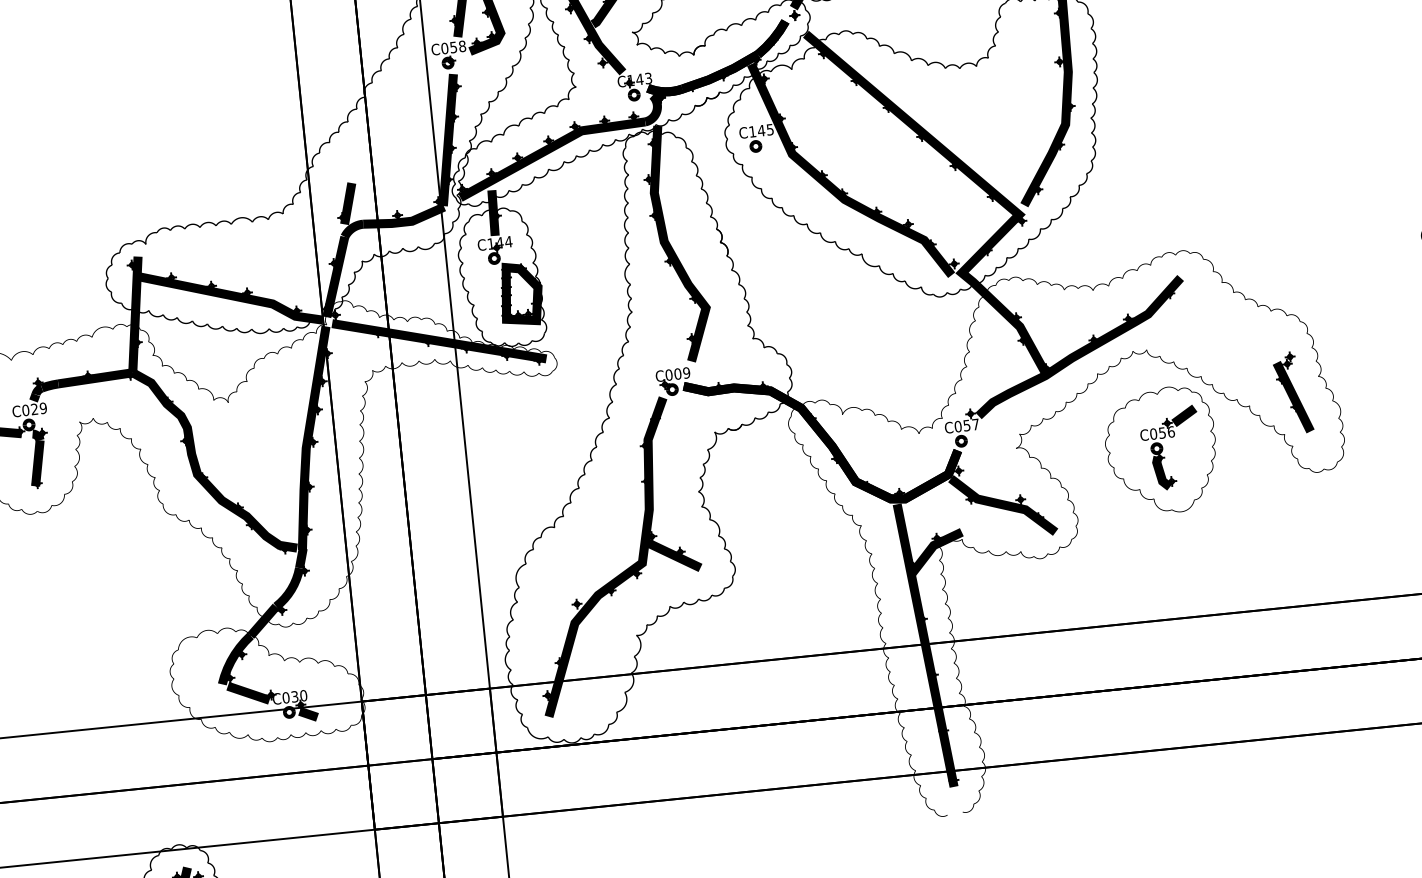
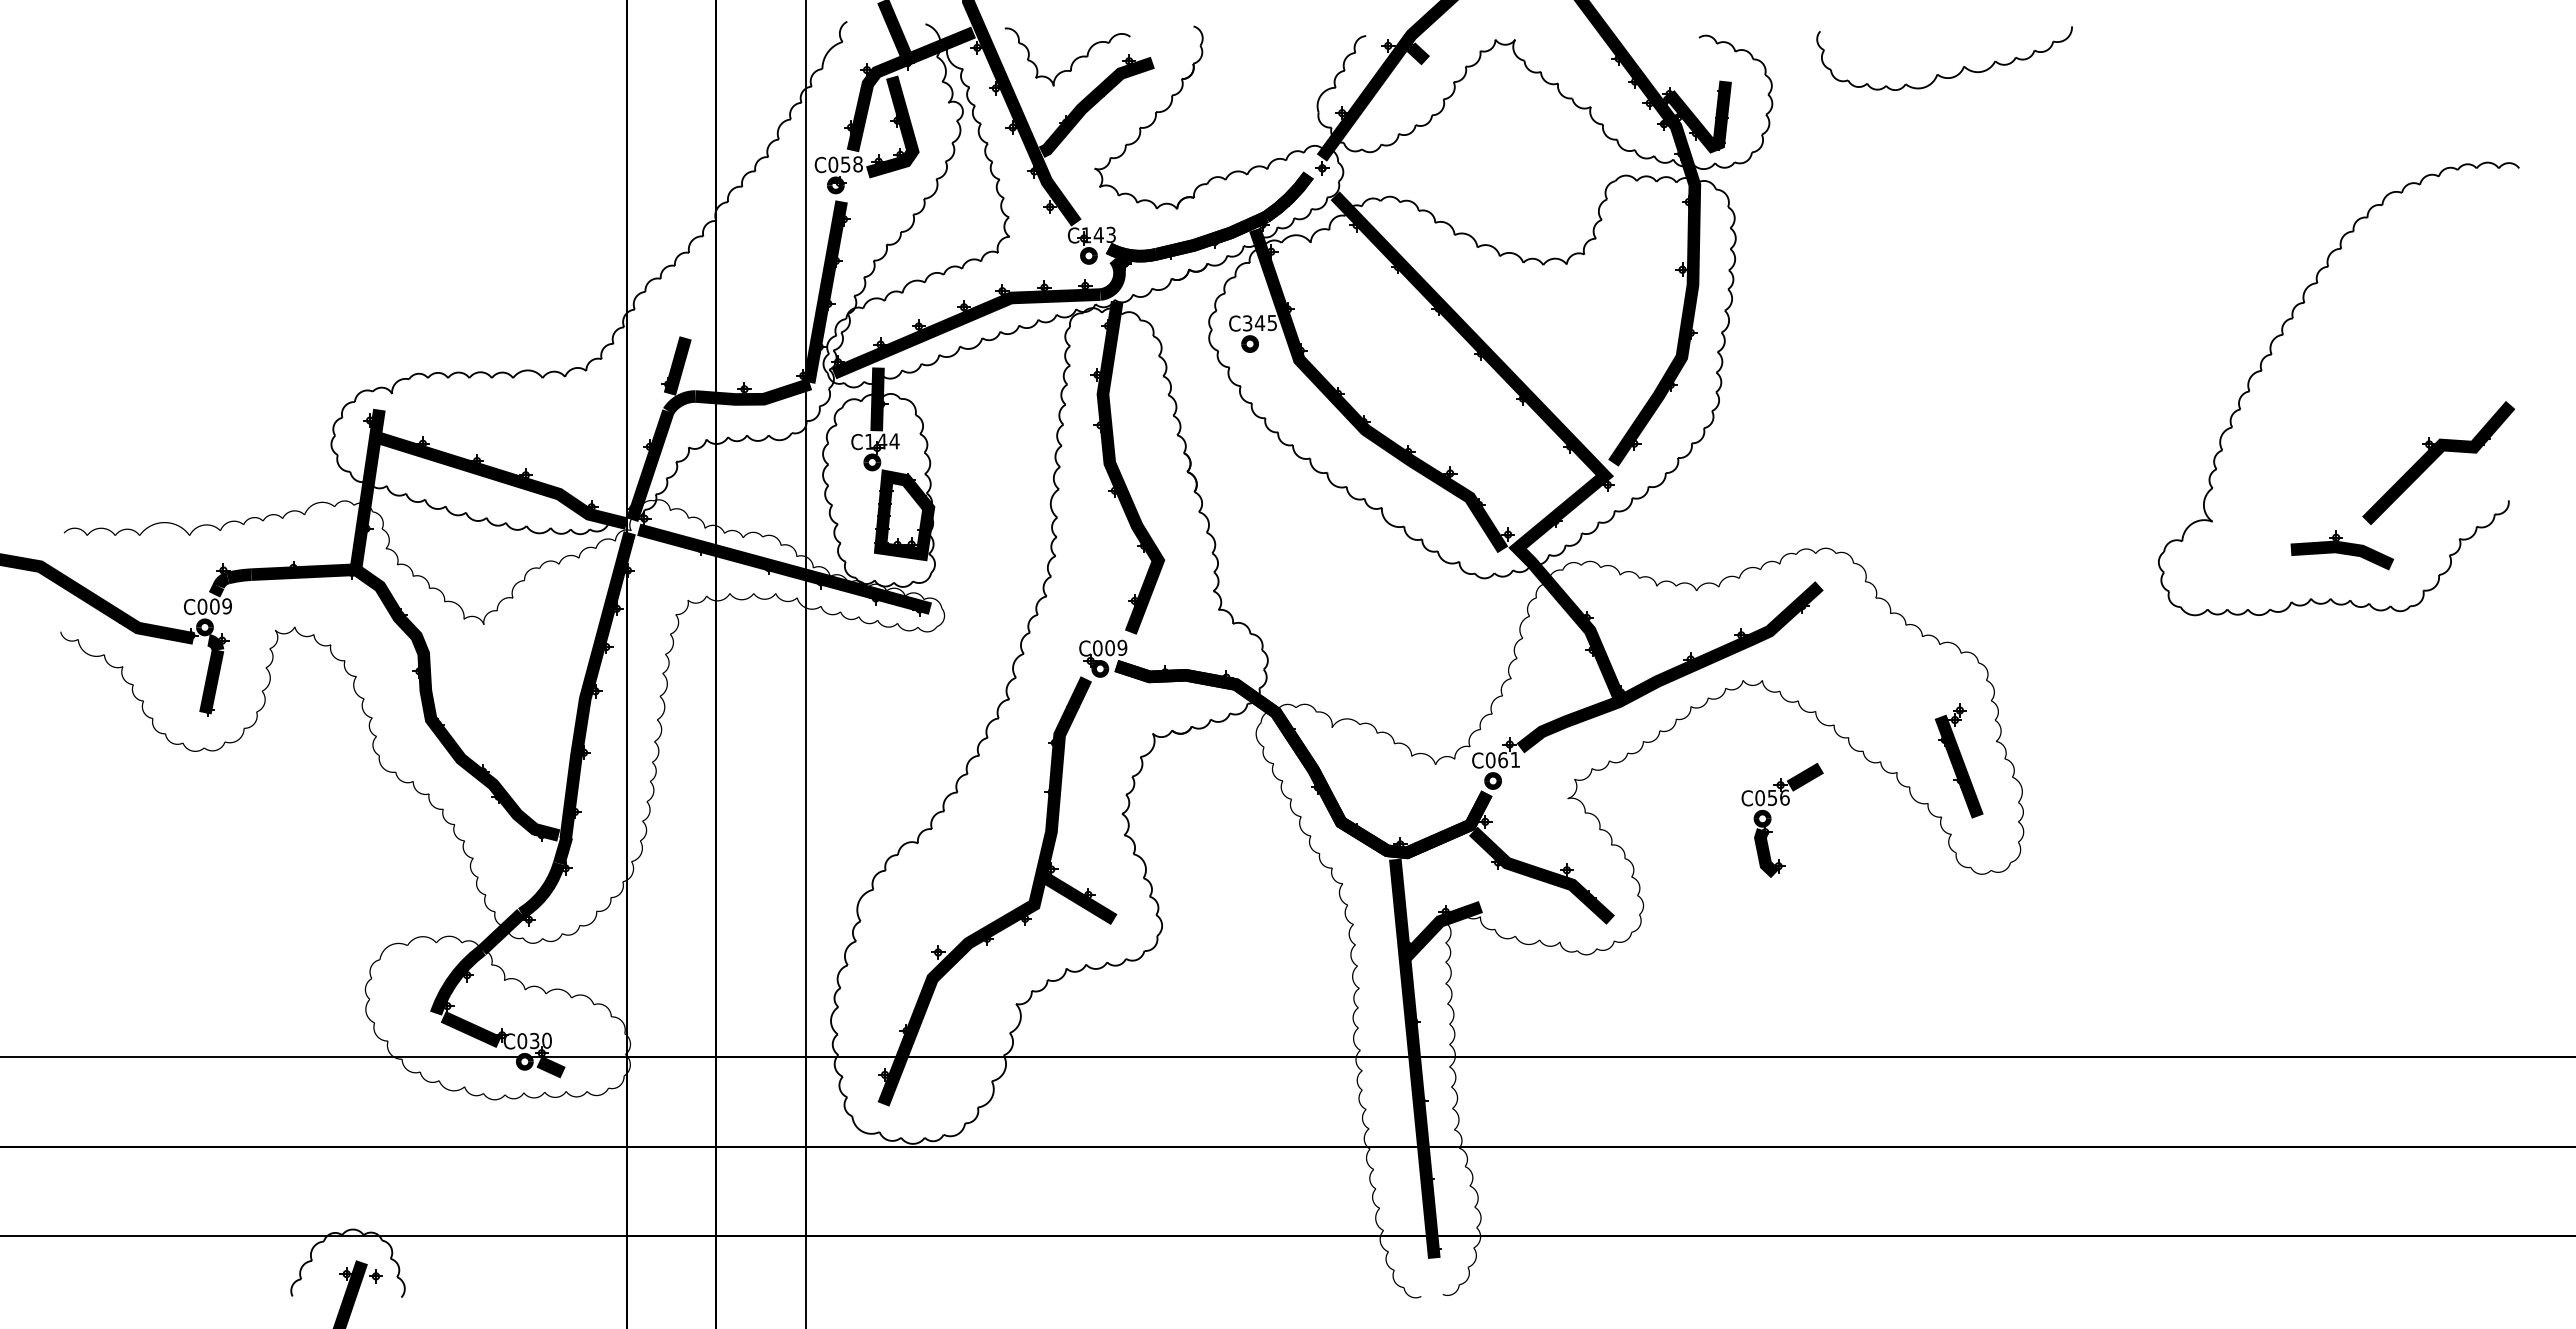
text: (752, 131) -> (1247, 323), C145 -> C345
text: (34, 409) -> (214, 606), C029 -> C009
text: (970, 425) -> (1508, 760), C057 -> C061
part: (1161, 450) -> (1768, 822), removed

